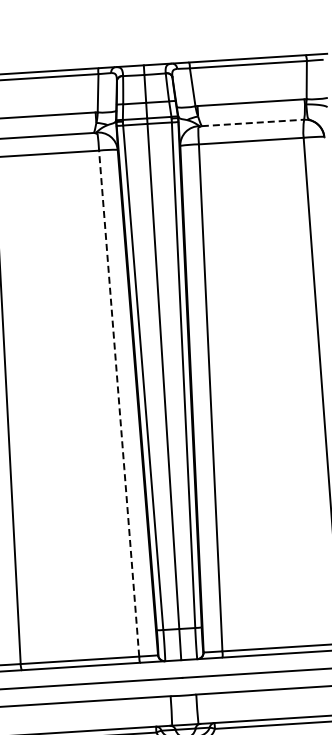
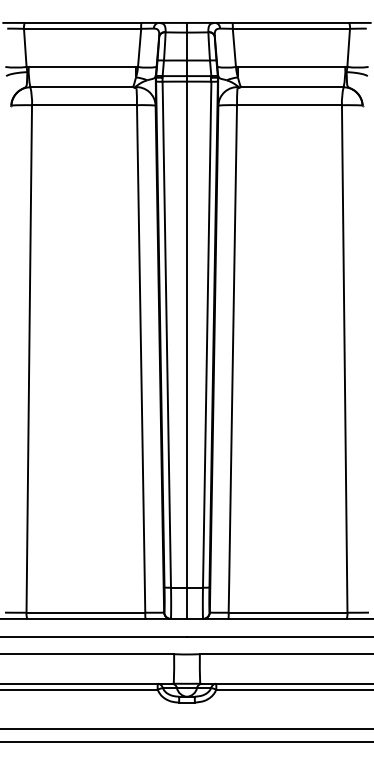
line: (253, 123) -> (292, 87), dashed -> solid
line: (119, 404) -> (141, 359), dashed -> solid

